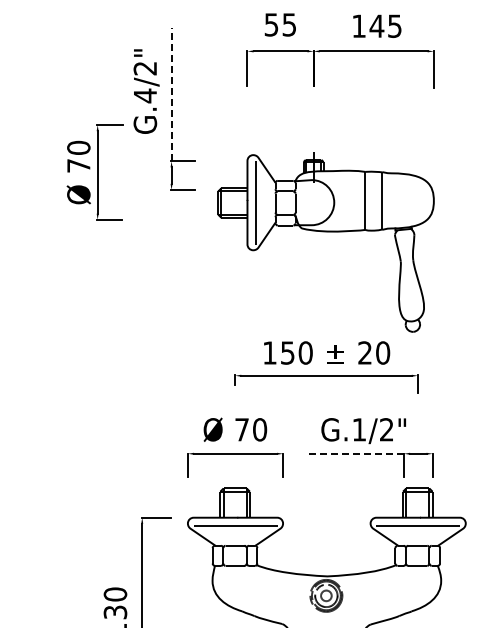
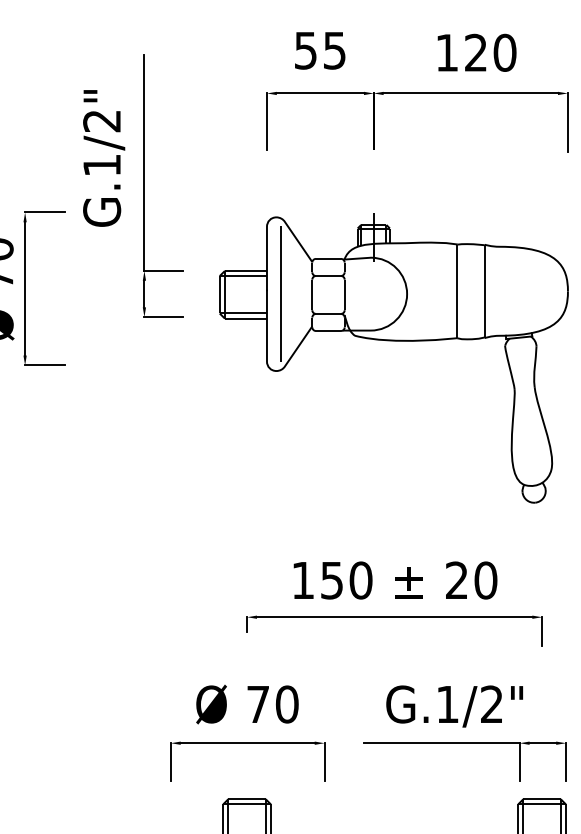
text: (385, 26) -> (489, 53), 145 -> 120
line: (171, 94) -> (144, 163), dashed -> solid
text: (145, 95) -> (102, 164), G.4/2" -> G.1/2"
part: (325, 232) -> (392, 342), moved
line: (355, 453) -> (441, 742), dashed -> solid

